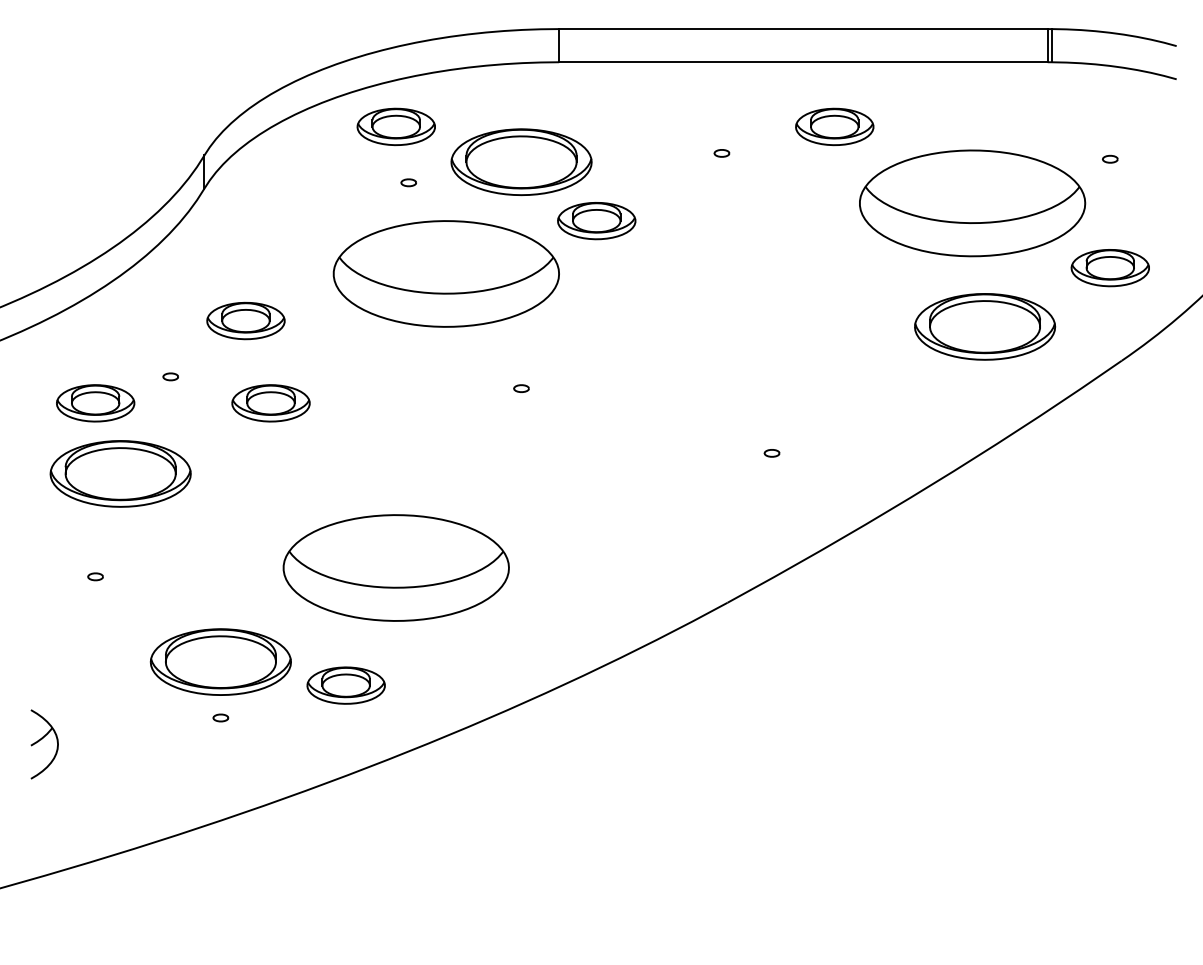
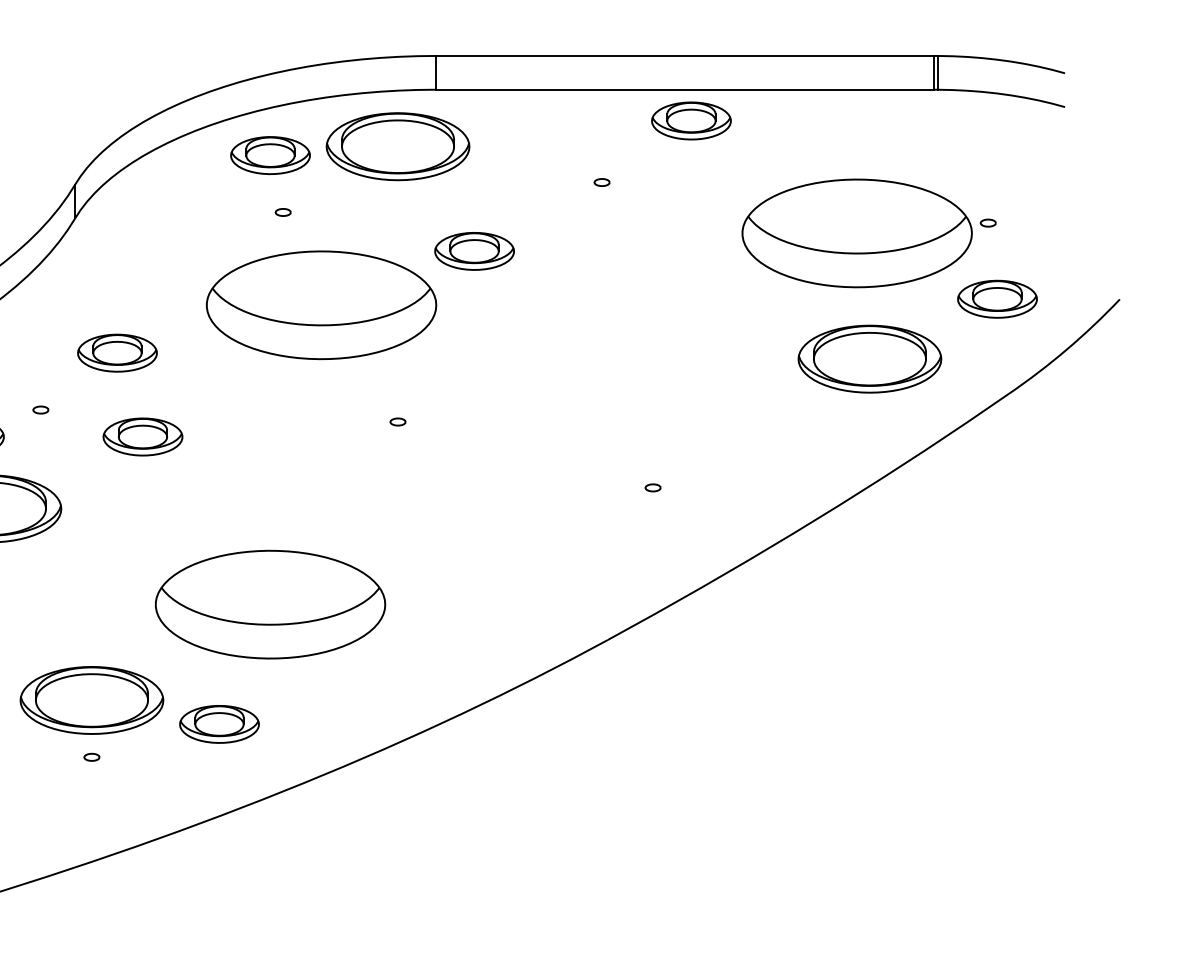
part: (834, 126) -> (691, 120), moved
part: (1110, 158) -> (988, 222), moved
part: (521, 161) -> (397, 145), moved

